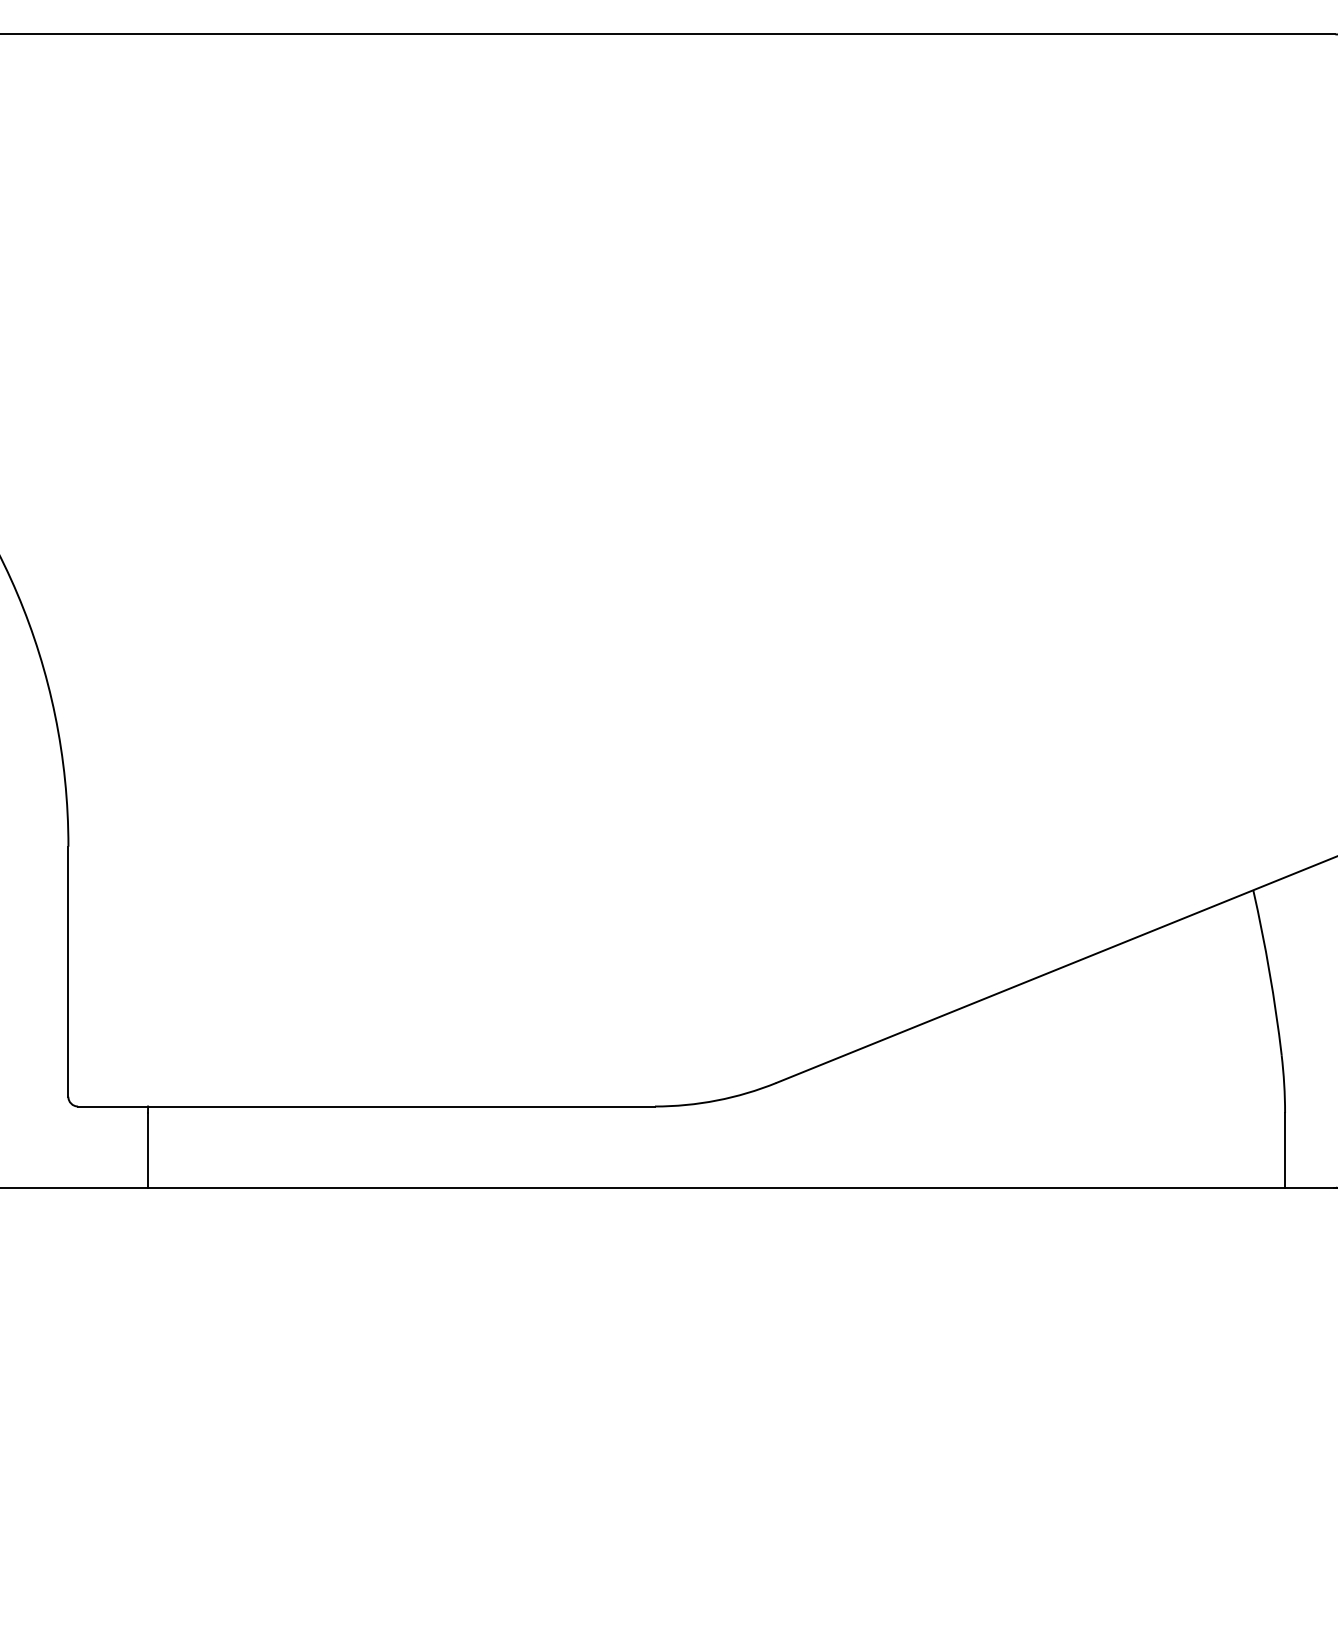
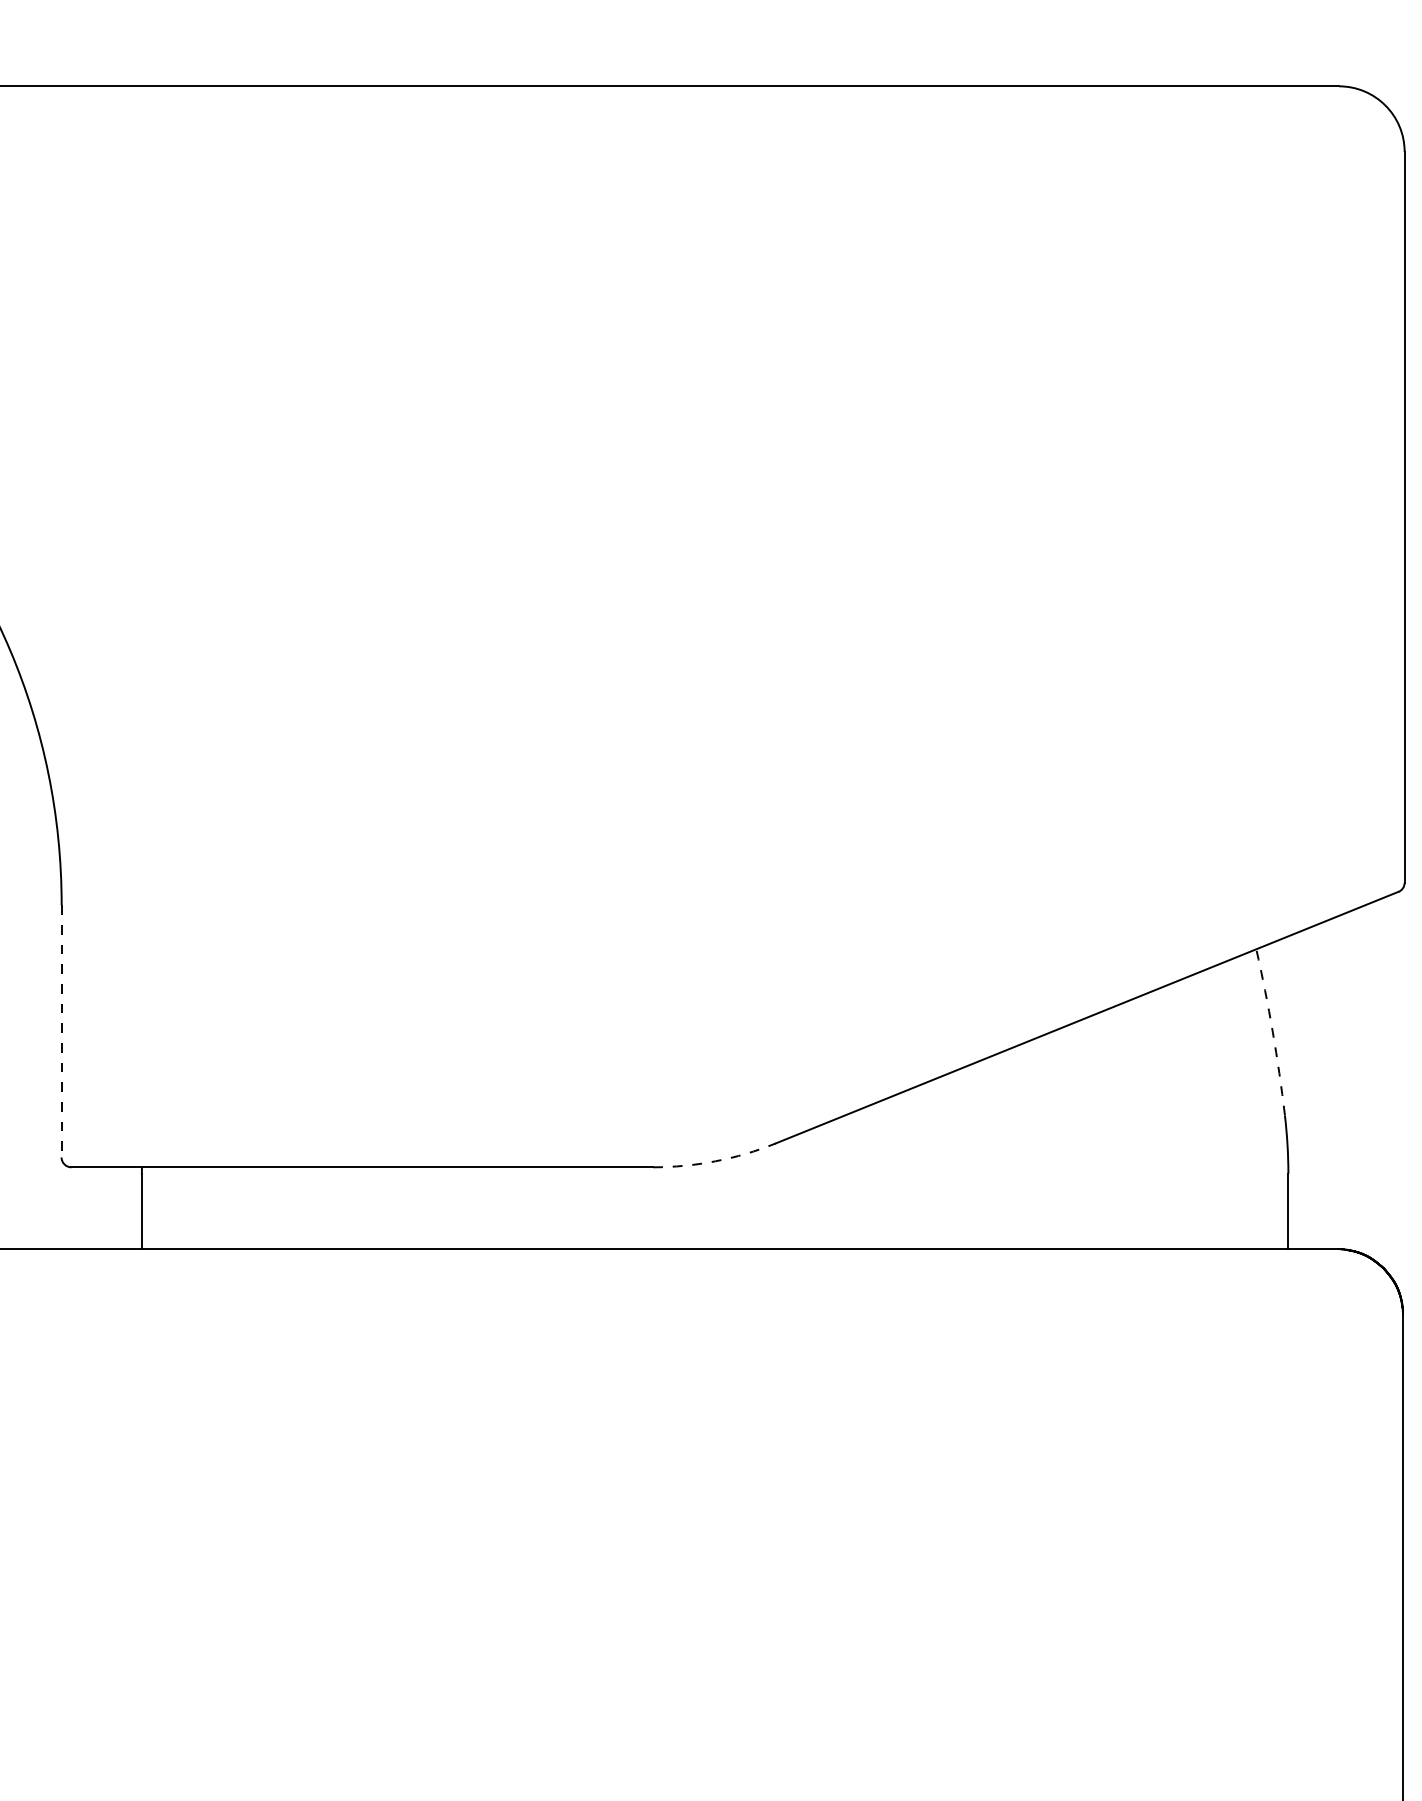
line: (68, 971) -> (61, 1031), solid -> dashed
arc: (1269, 972) -> (1272, 1032), solid -> dashed
arc: (716, 1100) -> (715, 1161), solid -> dashed

